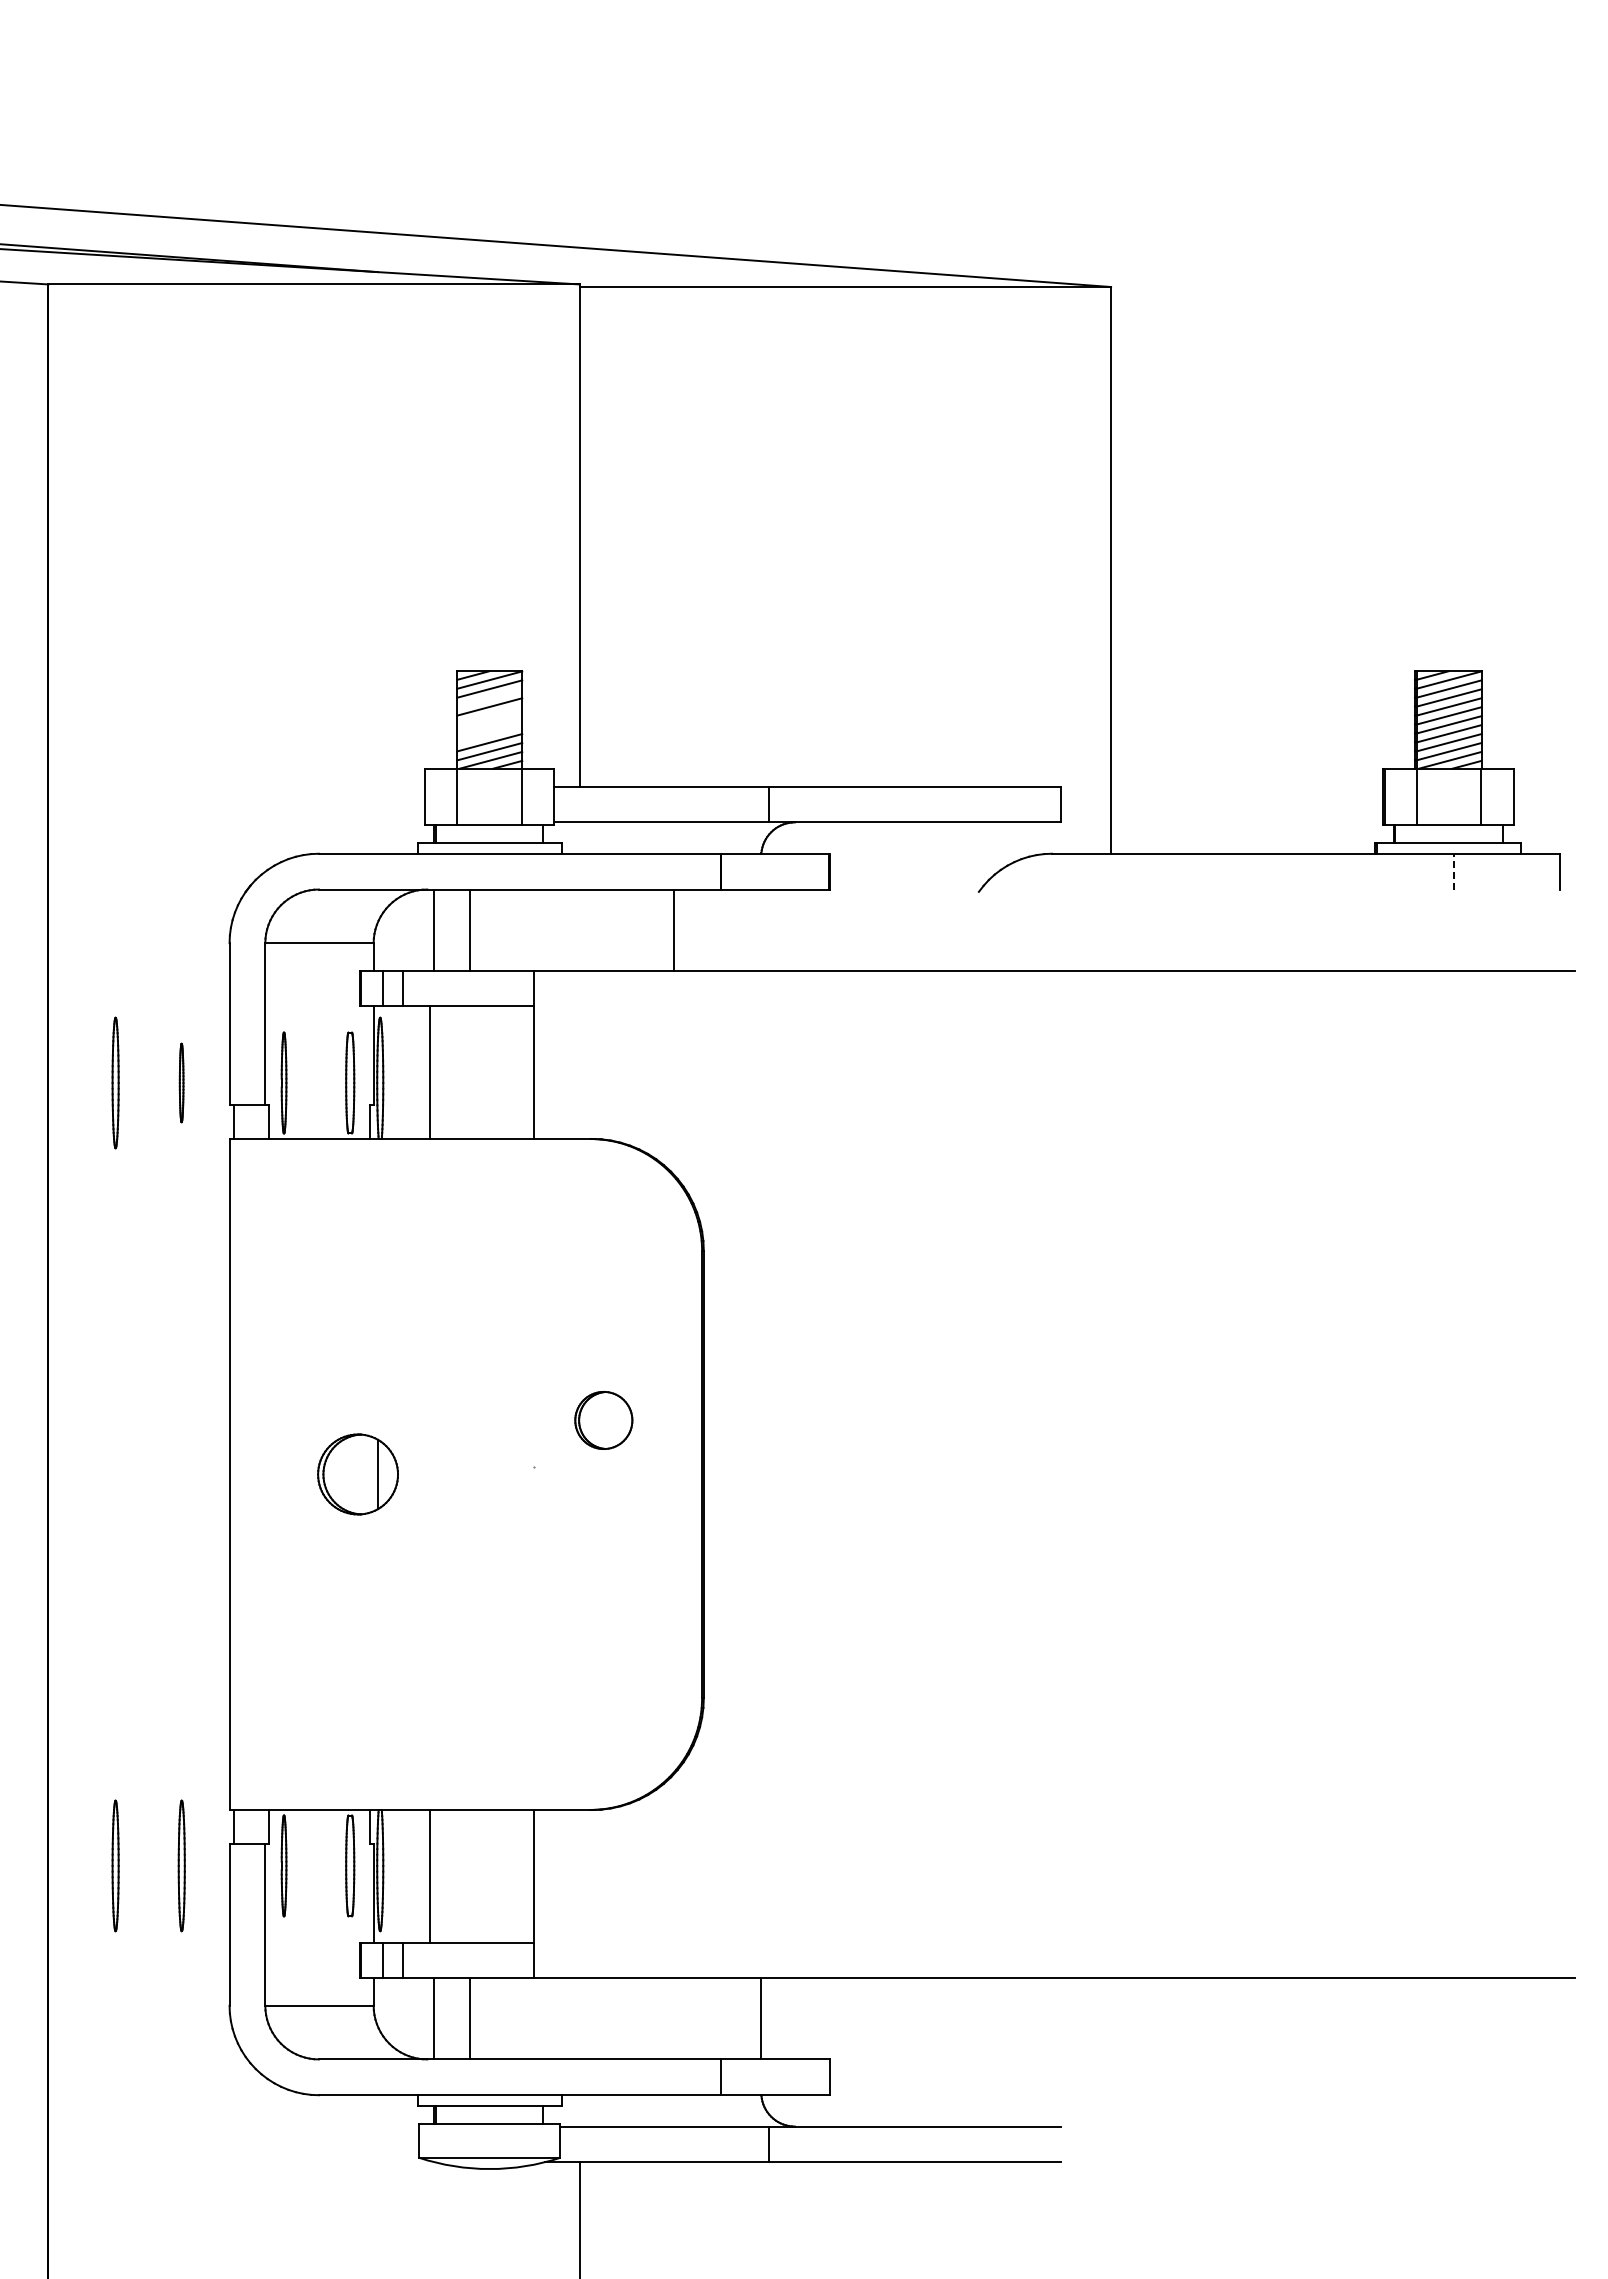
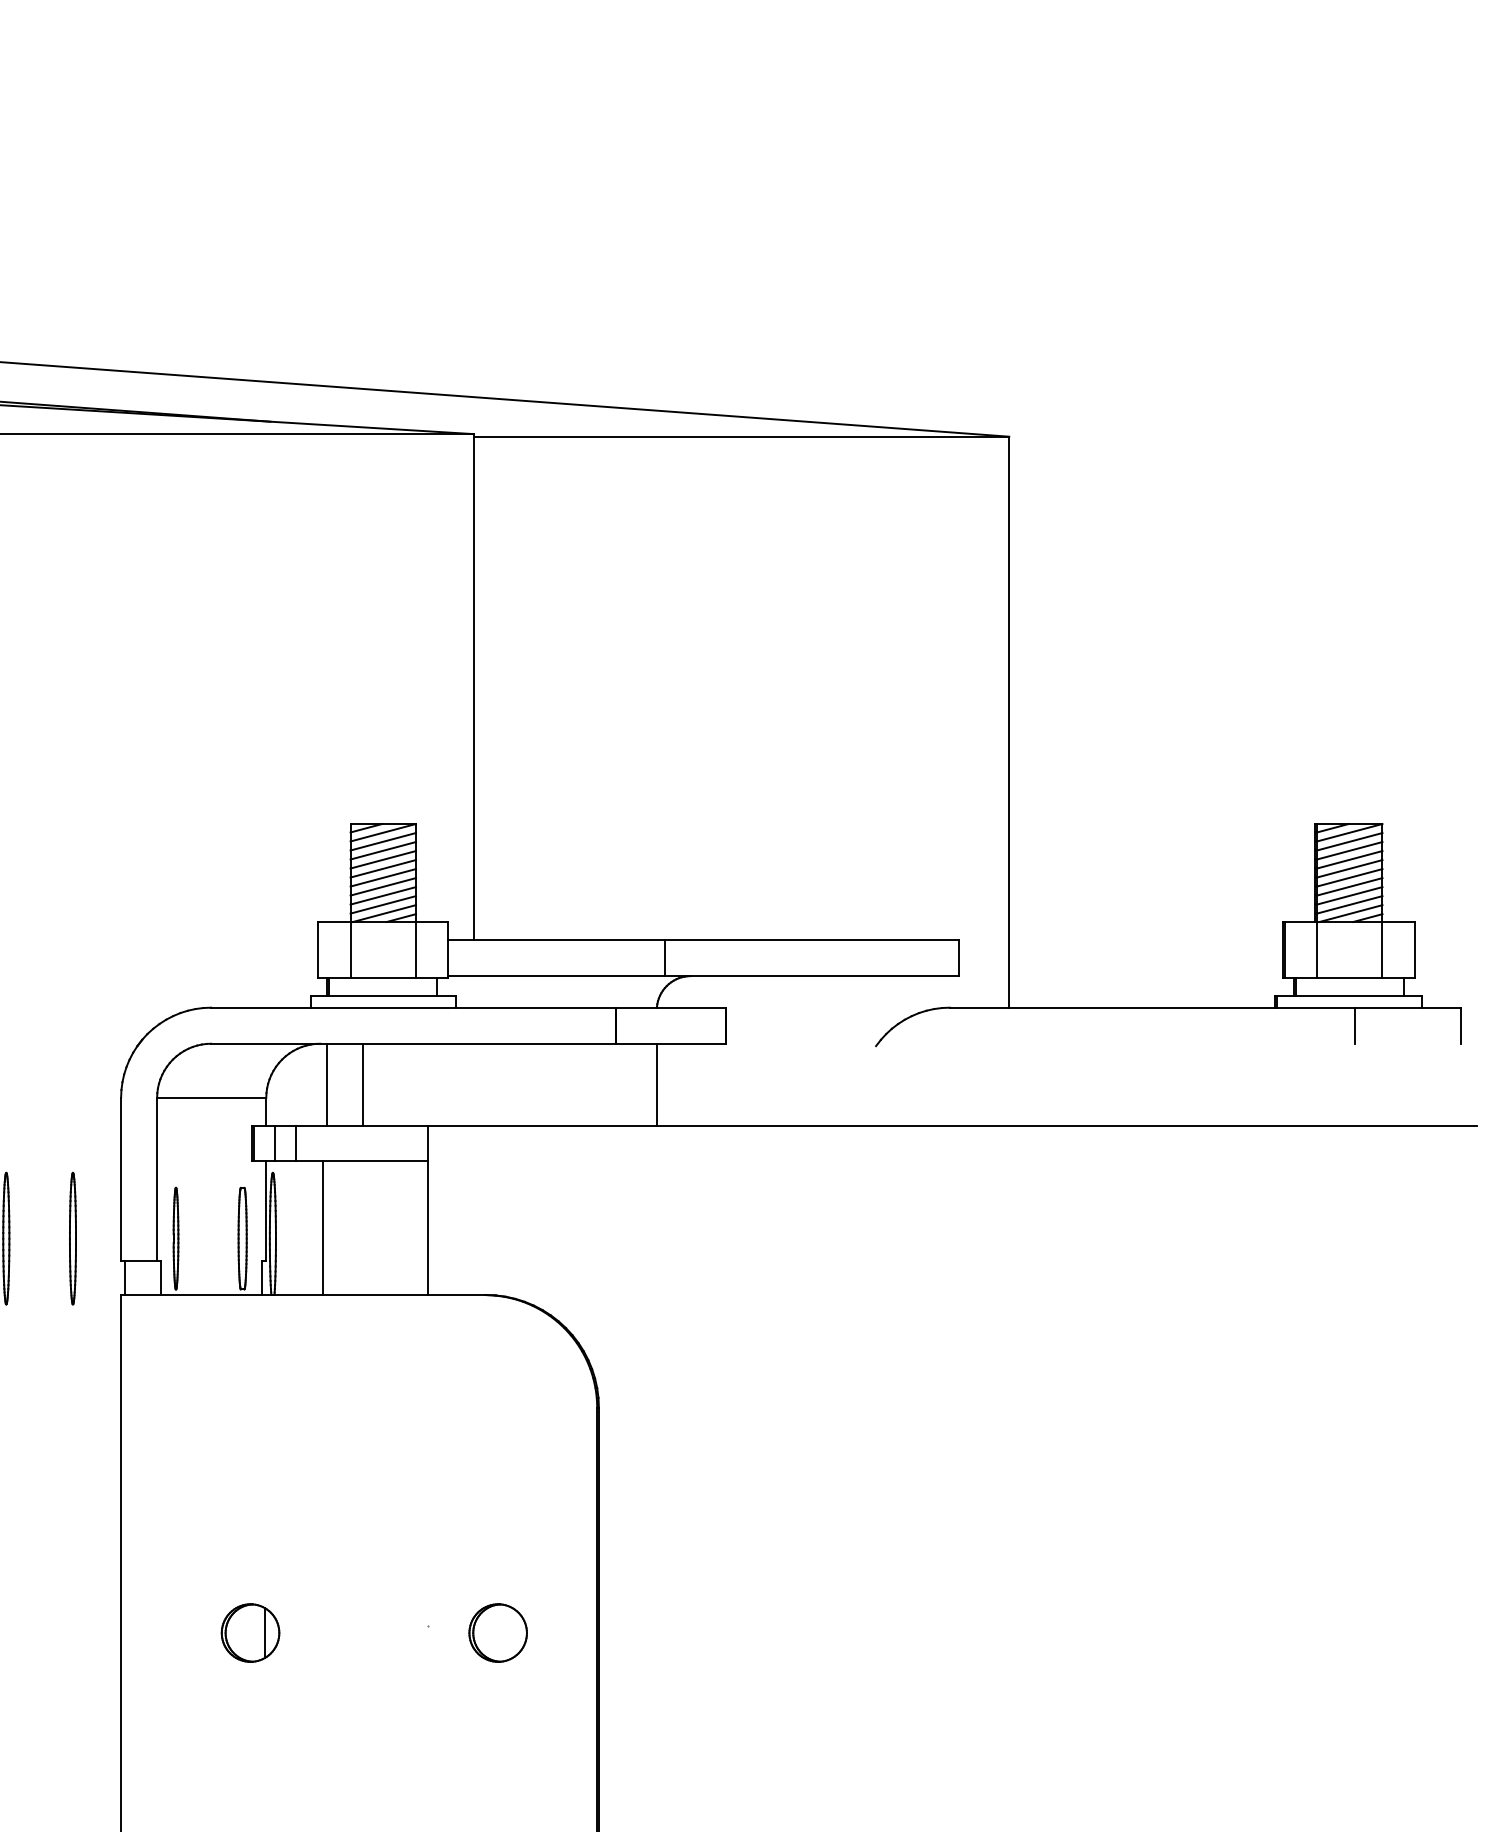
line: (489, 697) -> (382, 850), added
line: (489, 715) -> (382, 868), added
line: (489, 724) -> (382, 877), added
line: (489, 733) -> (382, 886), added
line: (1454, 871) -> (1355, 1025), dashed -> solid
line: (674, 930) -> (657, 1085), moved
part: (181, 1082) -> (72, 1238), size x1.67
part: (603, 1420) -> (497, 1633), moved
part: (357, 1474) -> (250, 1633), size x0.71

